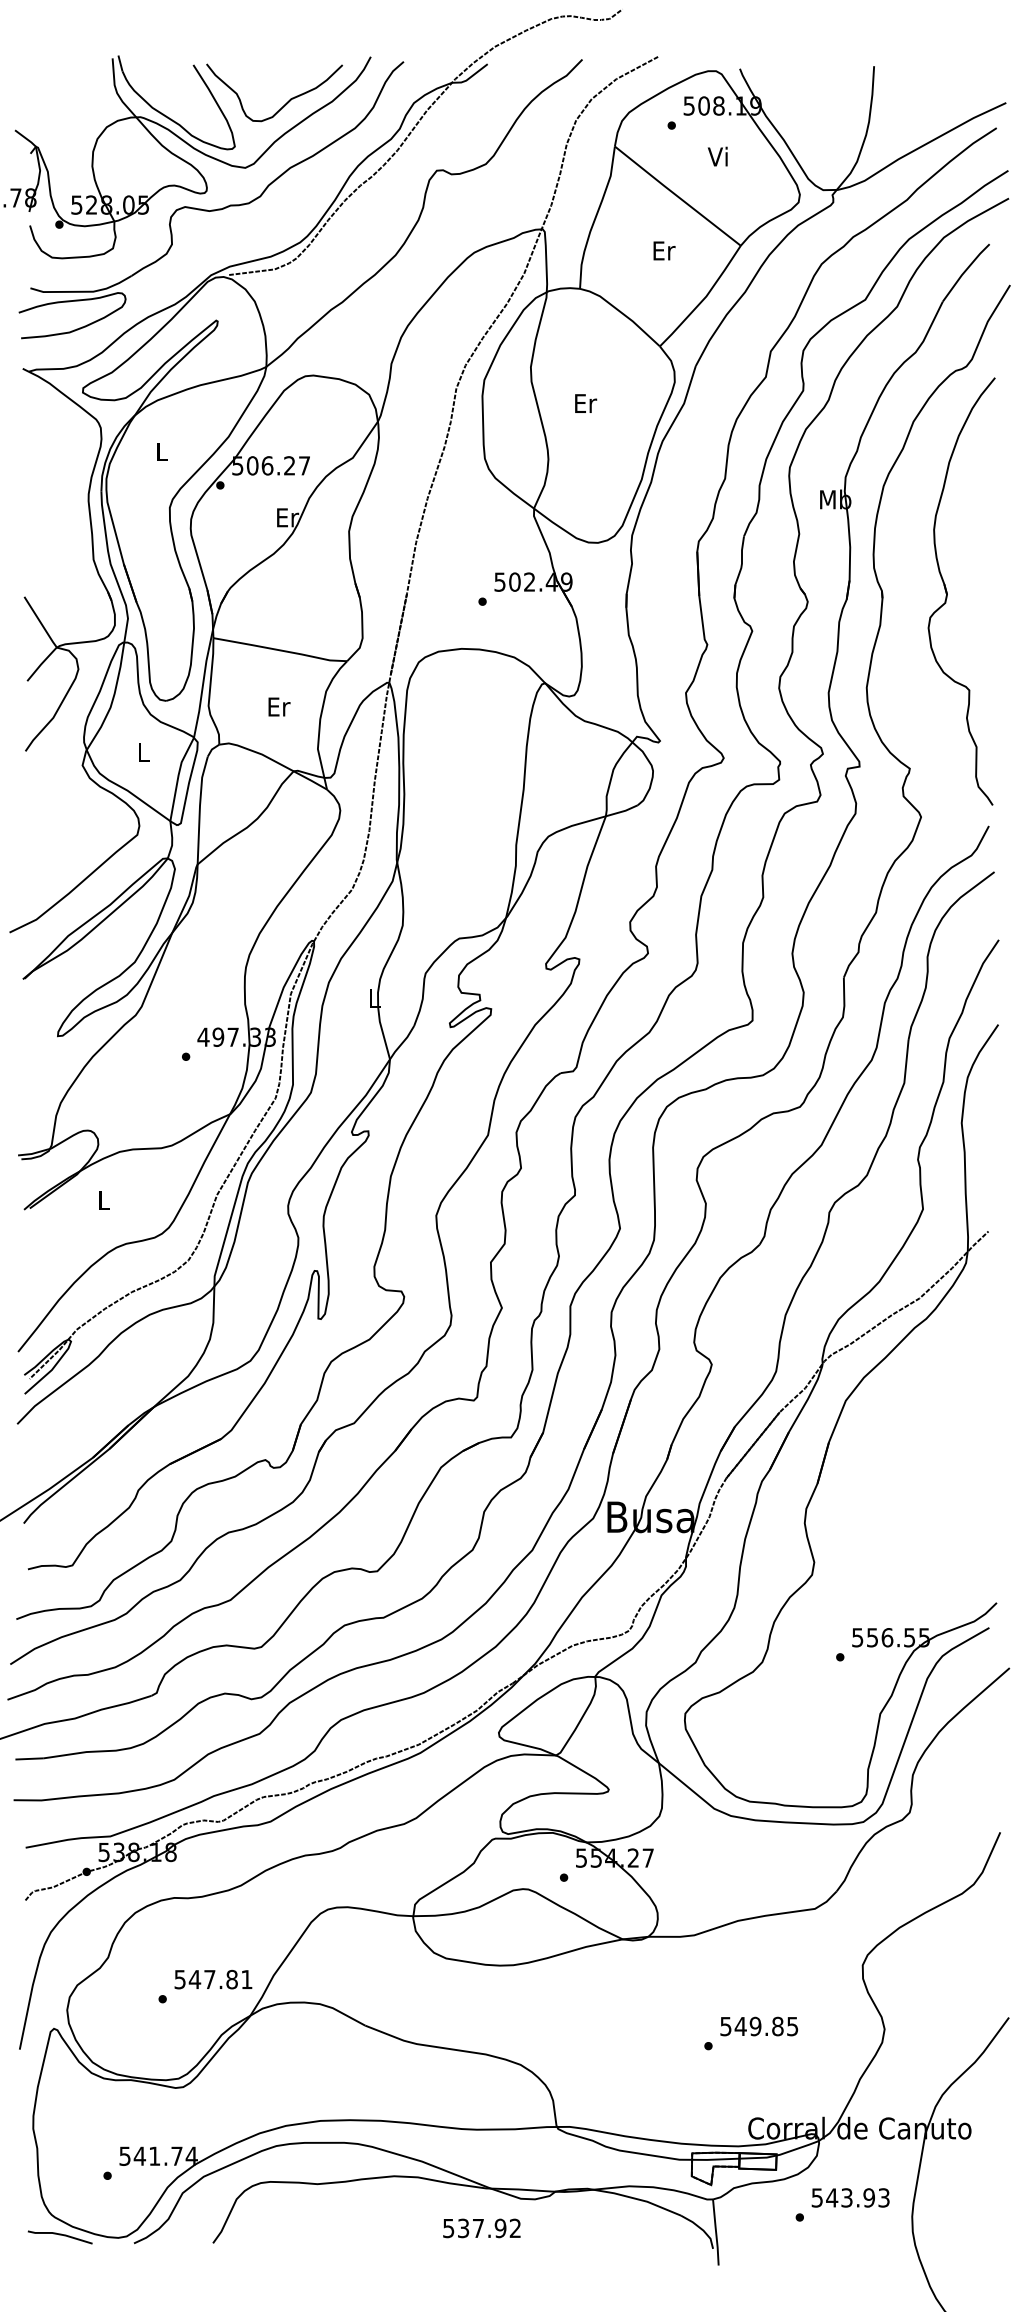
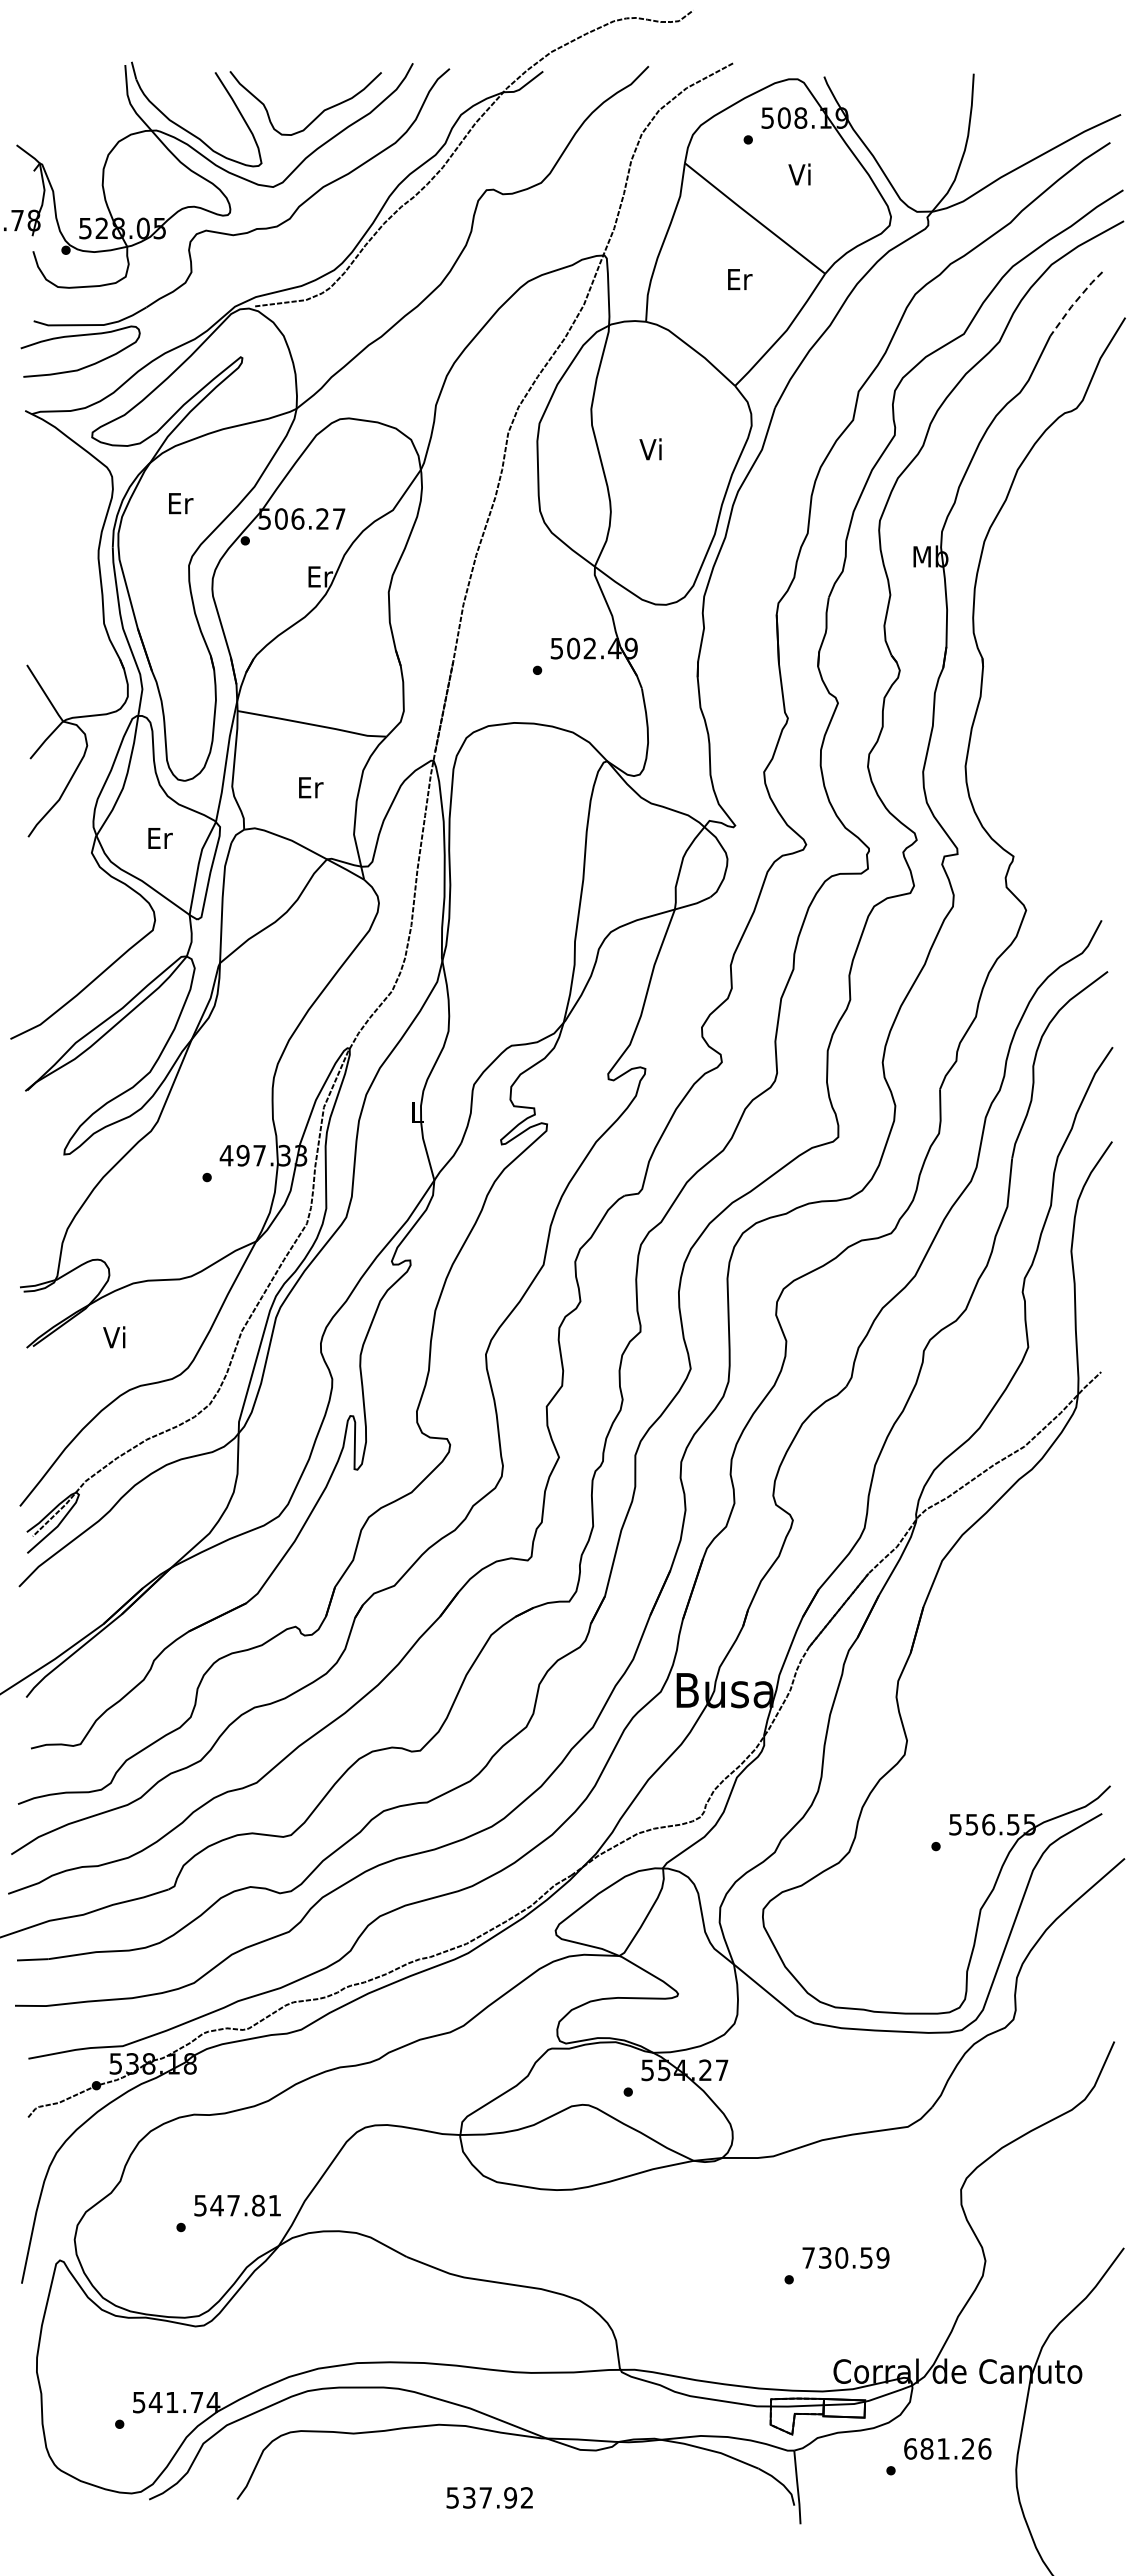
line: (964, 271) -> (1074, 302), solid -> dashed
text: (585, 403) -> (652, 449), Er -> Vi
text: (163, 451) -> (181, 503), L -> Er
part: (947, 591) -> (1055, 659), removed
text: (144, 752) -> (160, 838), L -> Er
text: (102, 1200) -> (114, 1337), L -> Vi
text: (759, 2026) -> (845, 2257), 549.85 -> 730.59
text: (850, 2197) -> (947, 2448), 543.93 -> 681.26
text: (481, 2228) -> (489, 2497), moved
line: (59, 2235) -> (66, 2490), removed

